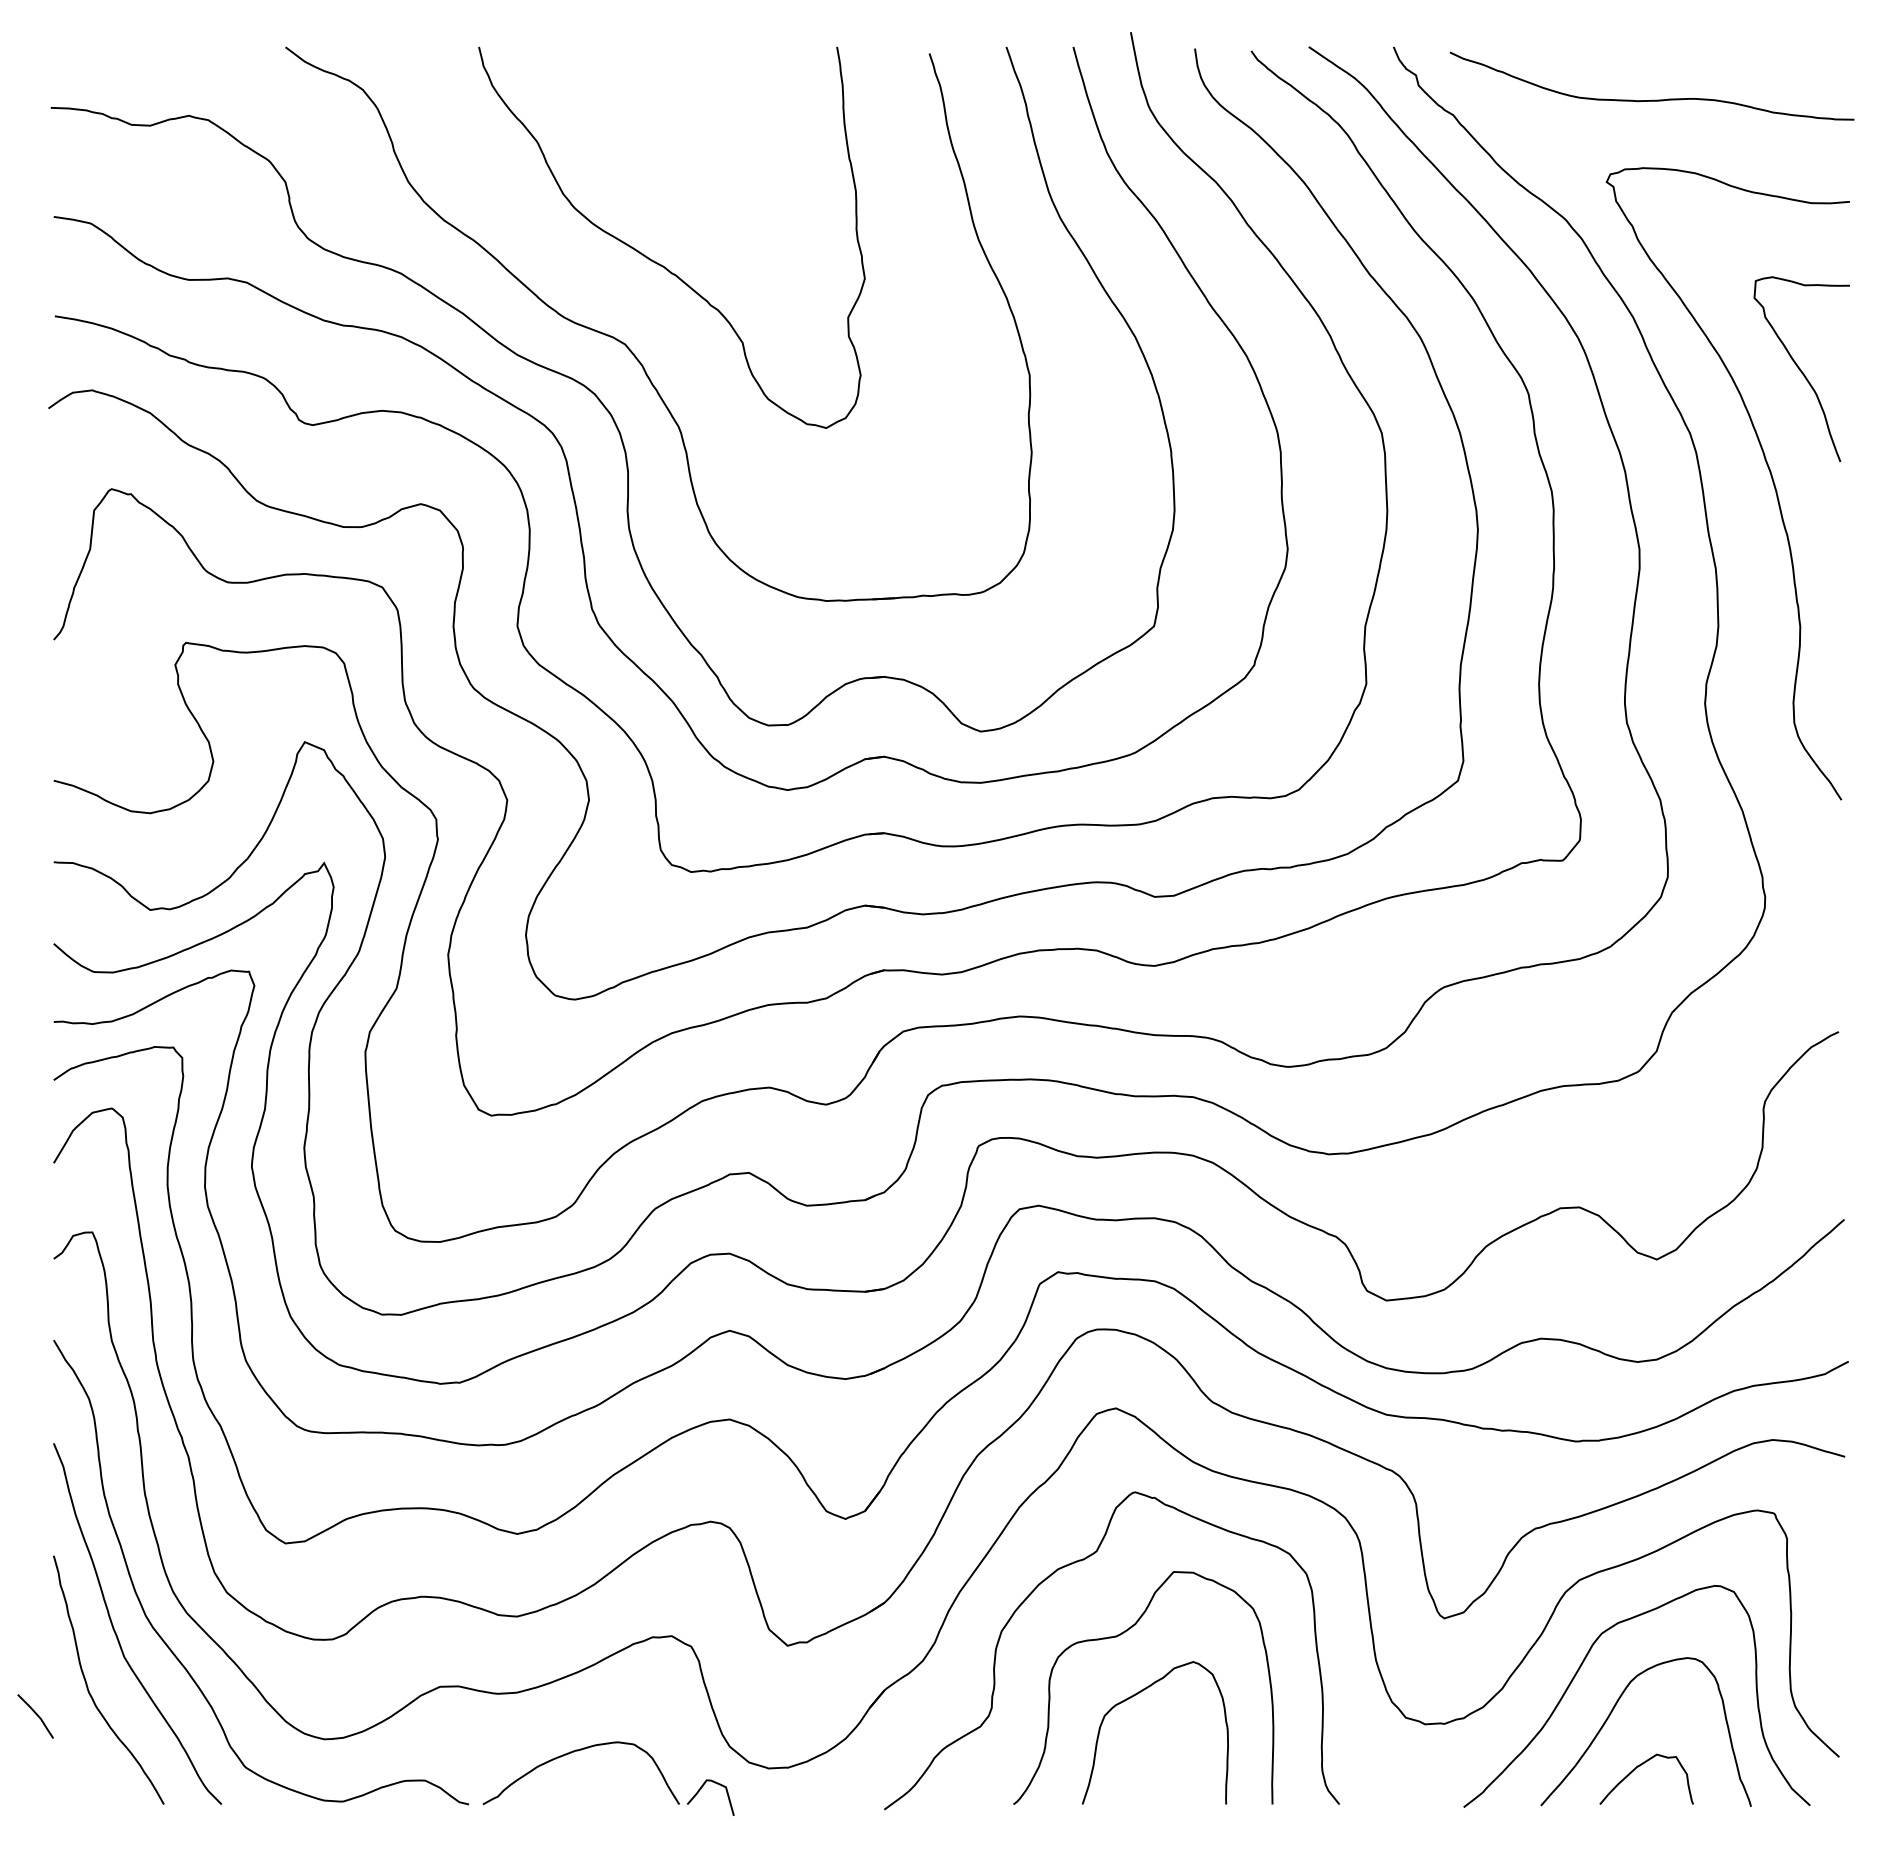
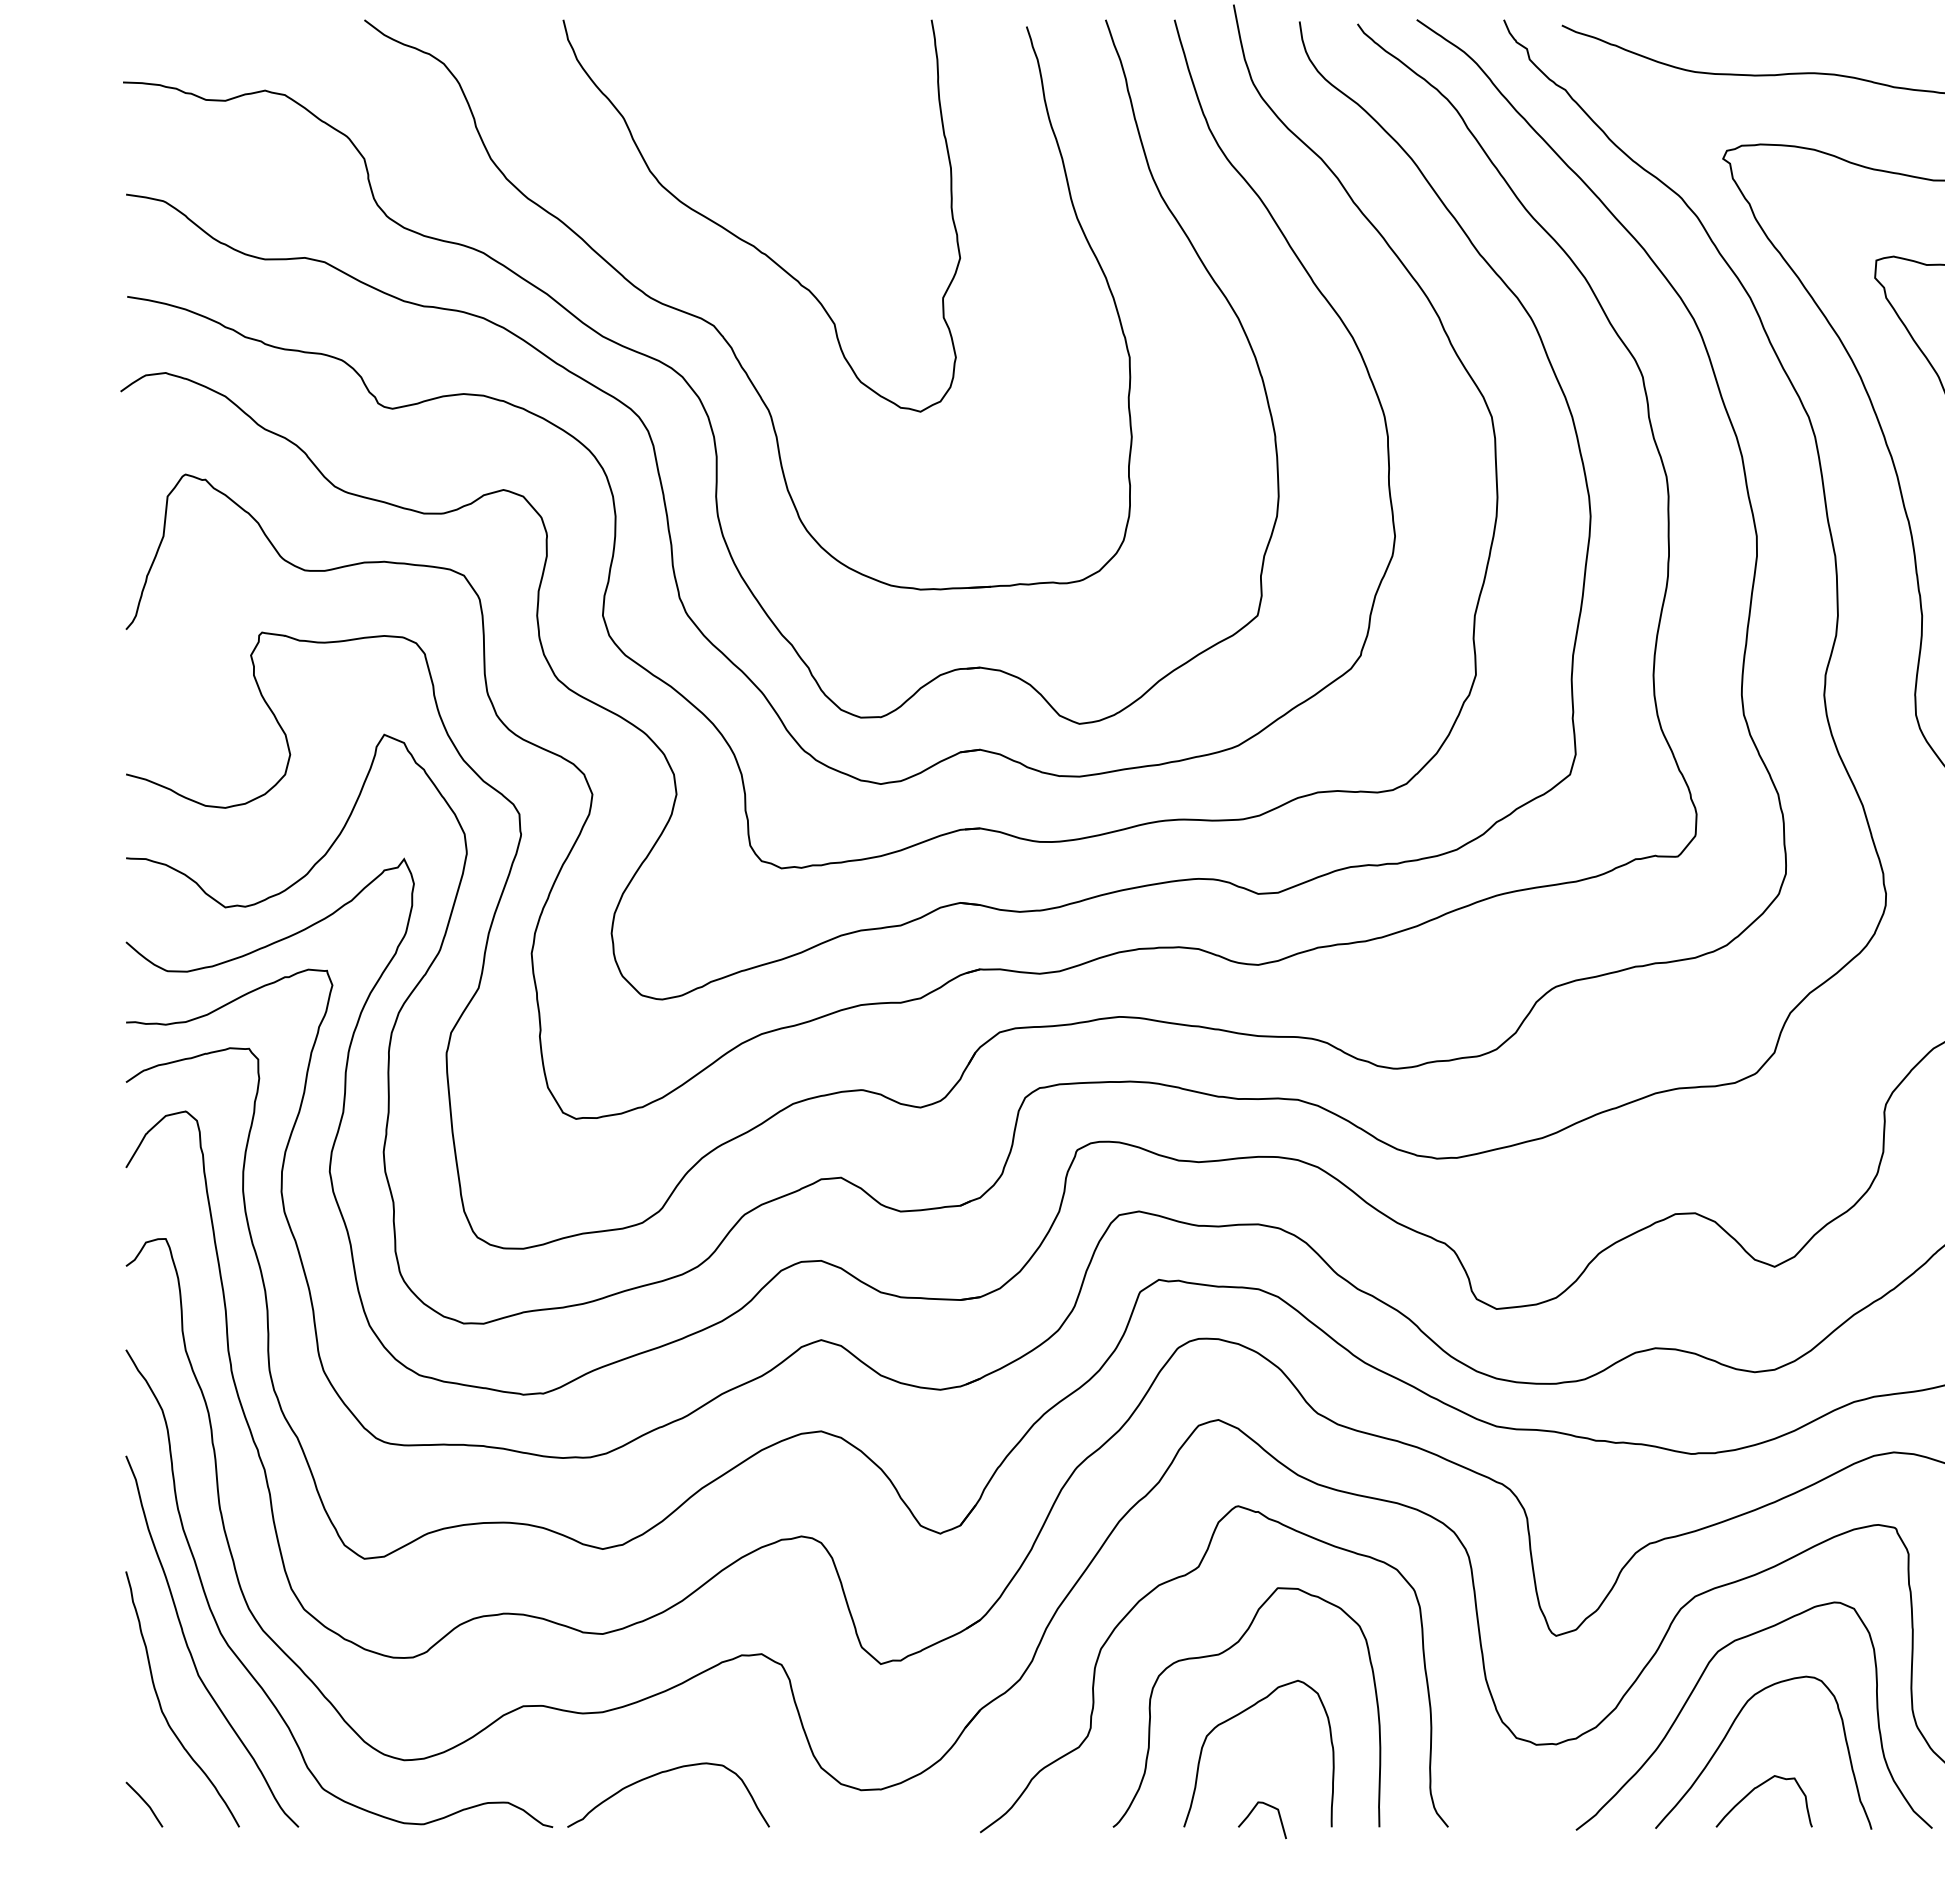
curve: (36, 1715) -> (145, 1803), moved
curve: (701, 1789) -> (1252, 1811), moved

